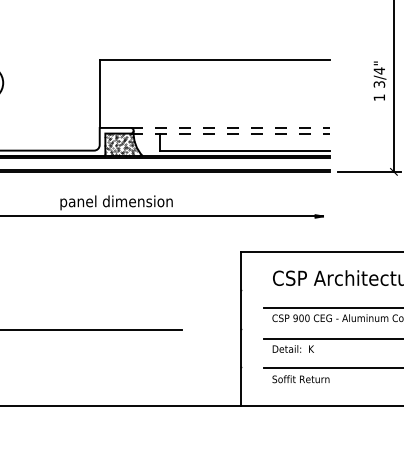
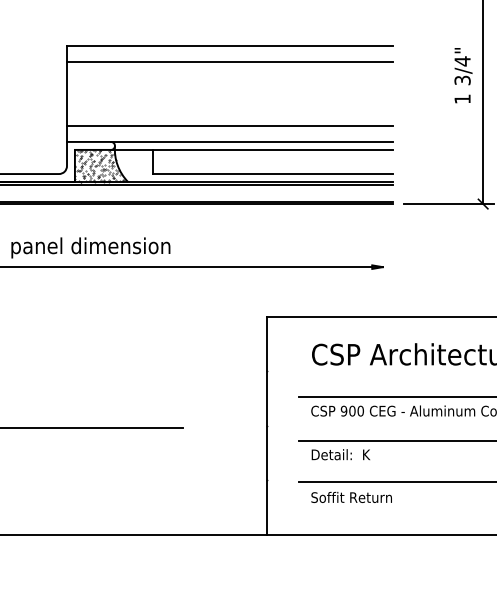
line: (214, 71) -> (229, 62), added
line: (214, 116) -> (229, 125), added
line: (230, 127) -> (251, 141), dashed -> solid
line: (230, 133) -> (251, 149), dashed -> solid

